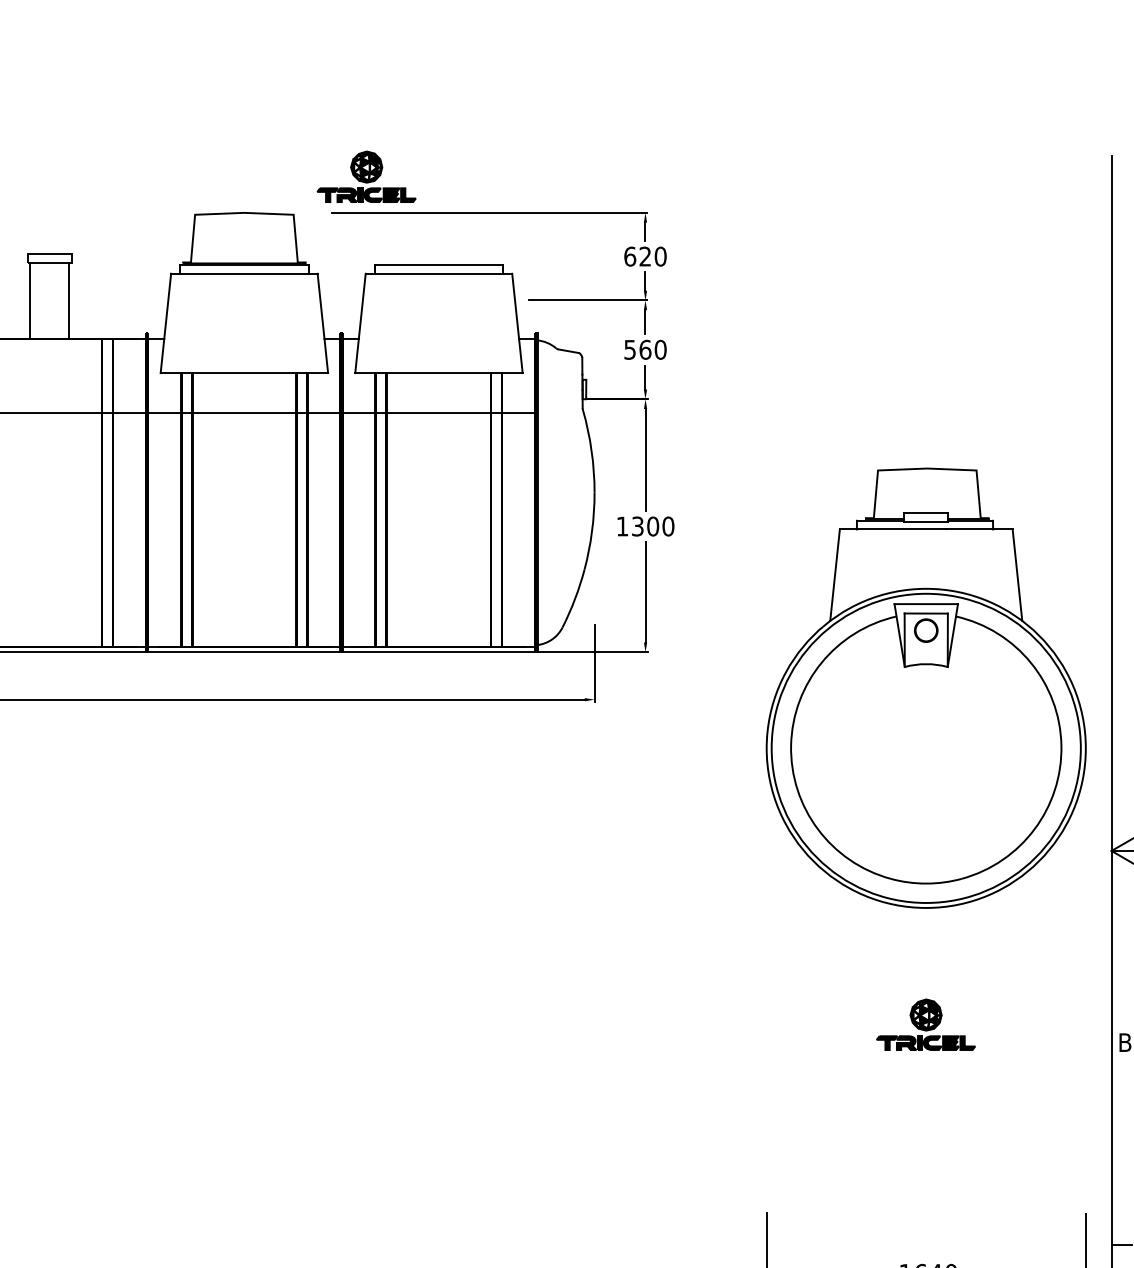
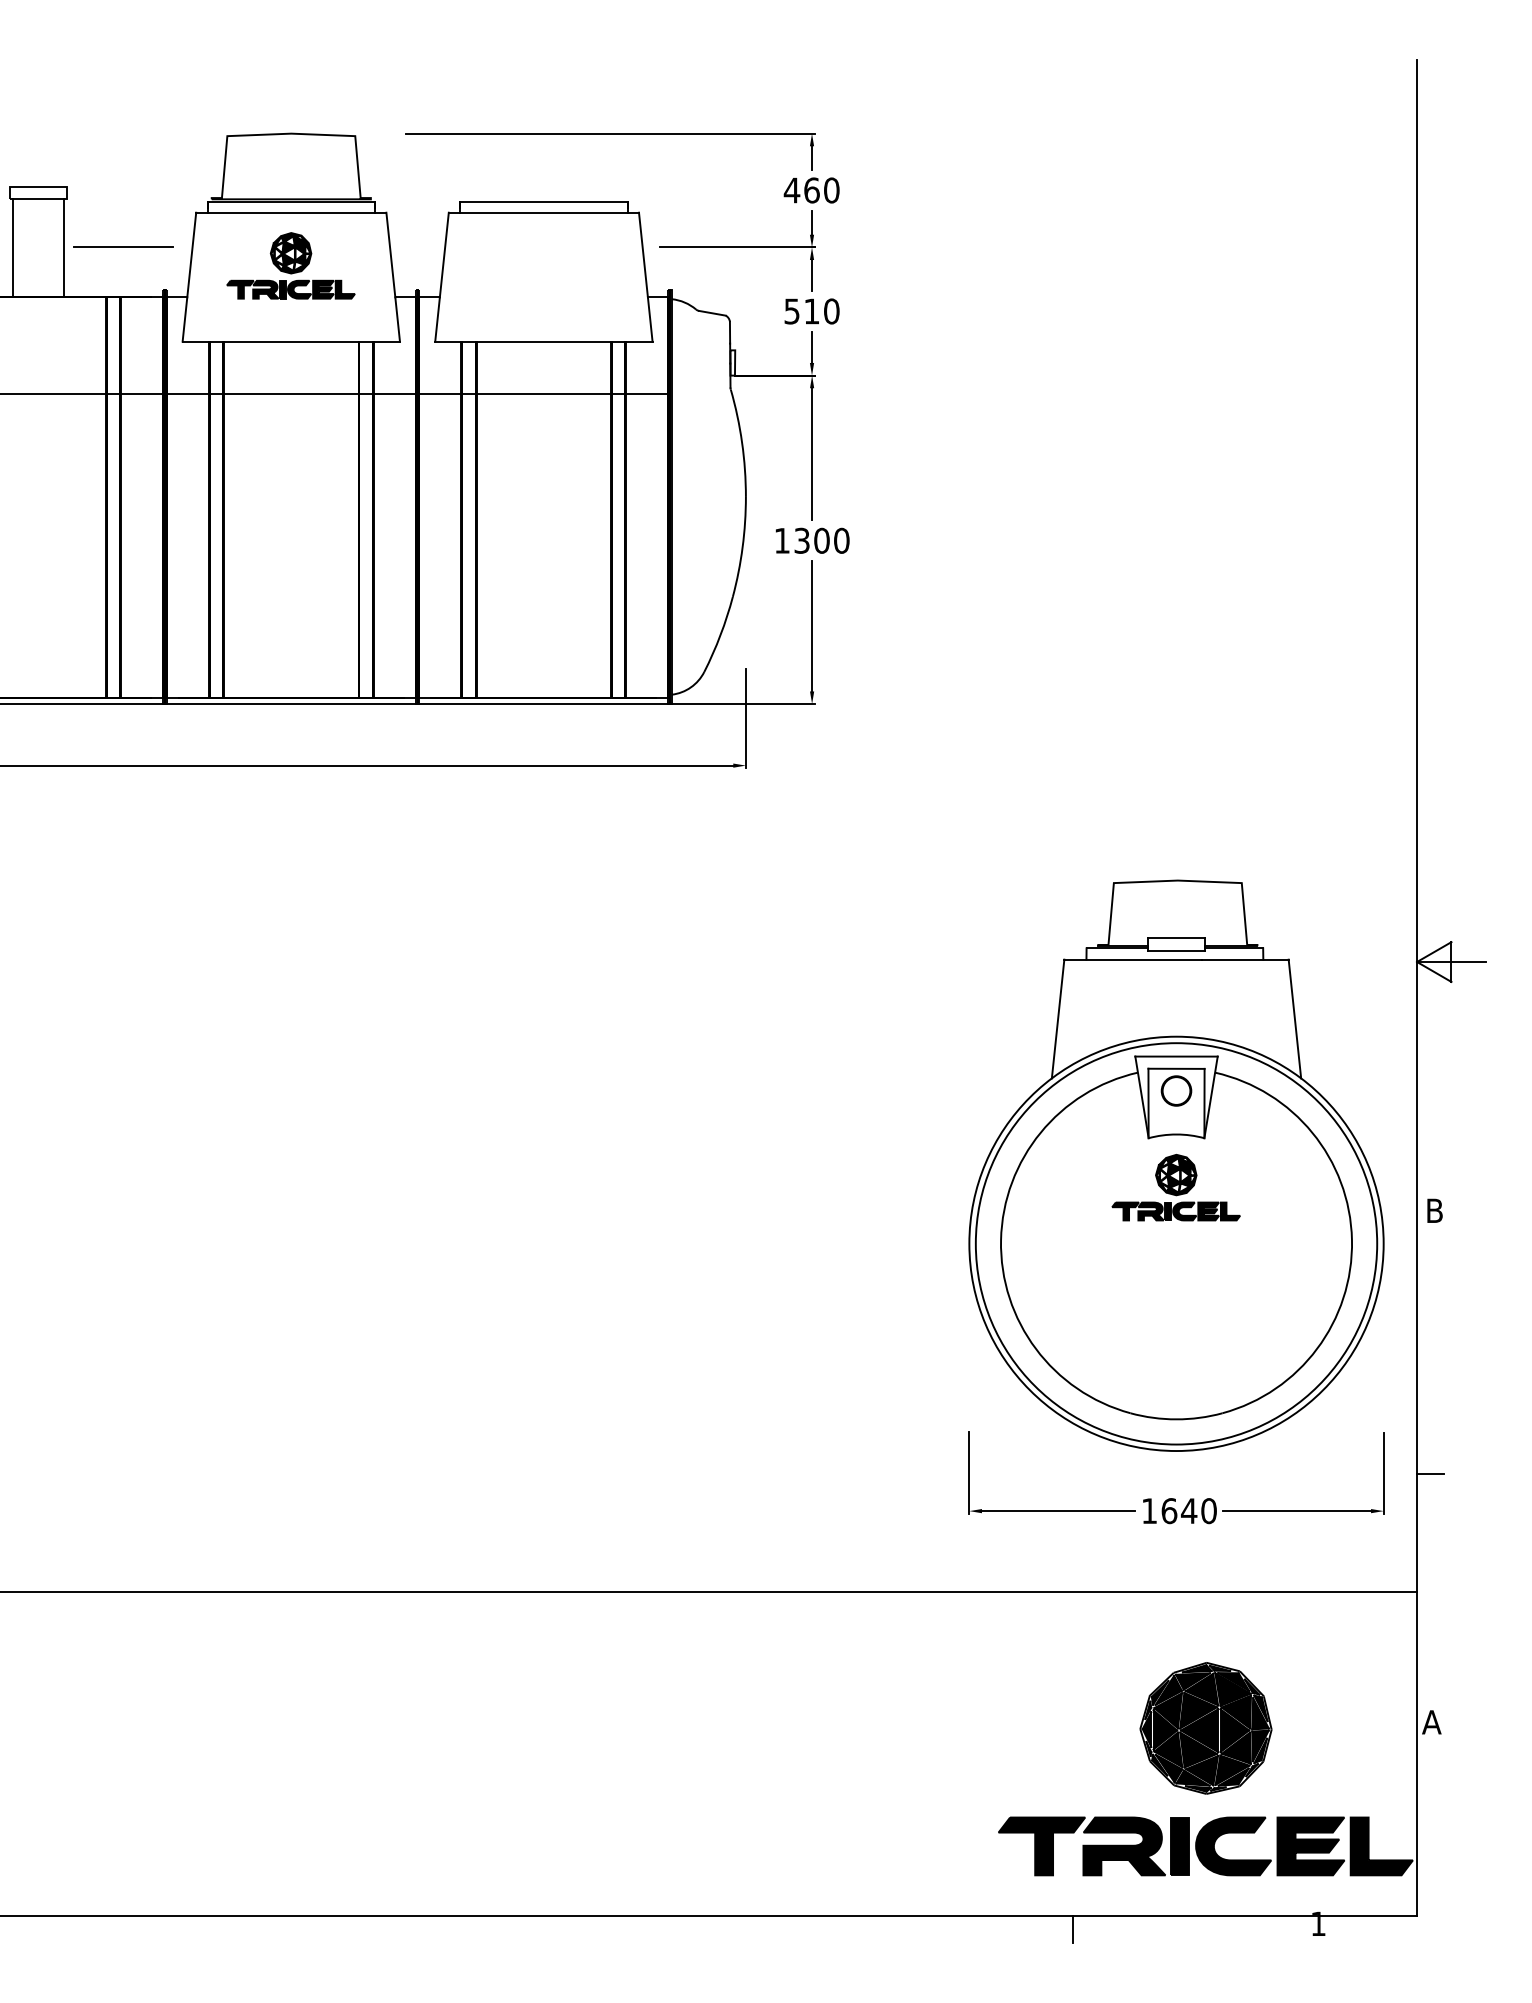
part: (366, 176) -> (290, 265), moved
text: (637, 256) -> (801, 190), 620 -> 460
line: (115, 299) -> (123, 246), added
text: (645, 349) -> (811, 311), 560 -> 510
part: (926, 688) -> (1176, 1165), moved

